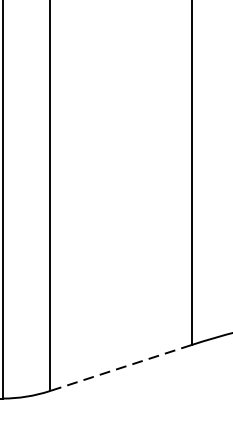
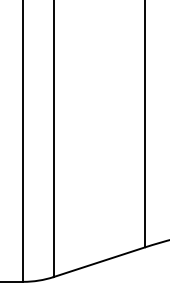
line: (121, 368) -> (99, 262), dashed -> solid

